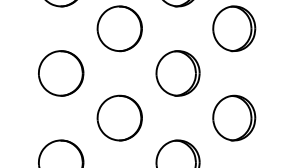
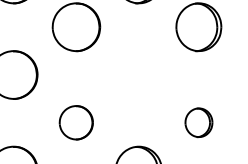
part: (177, 73) -> (138, 75), removed
part: (119, 117) -> (76, 122), size x0.7
part: (234, 117) -> (199, 122), size x0.6

